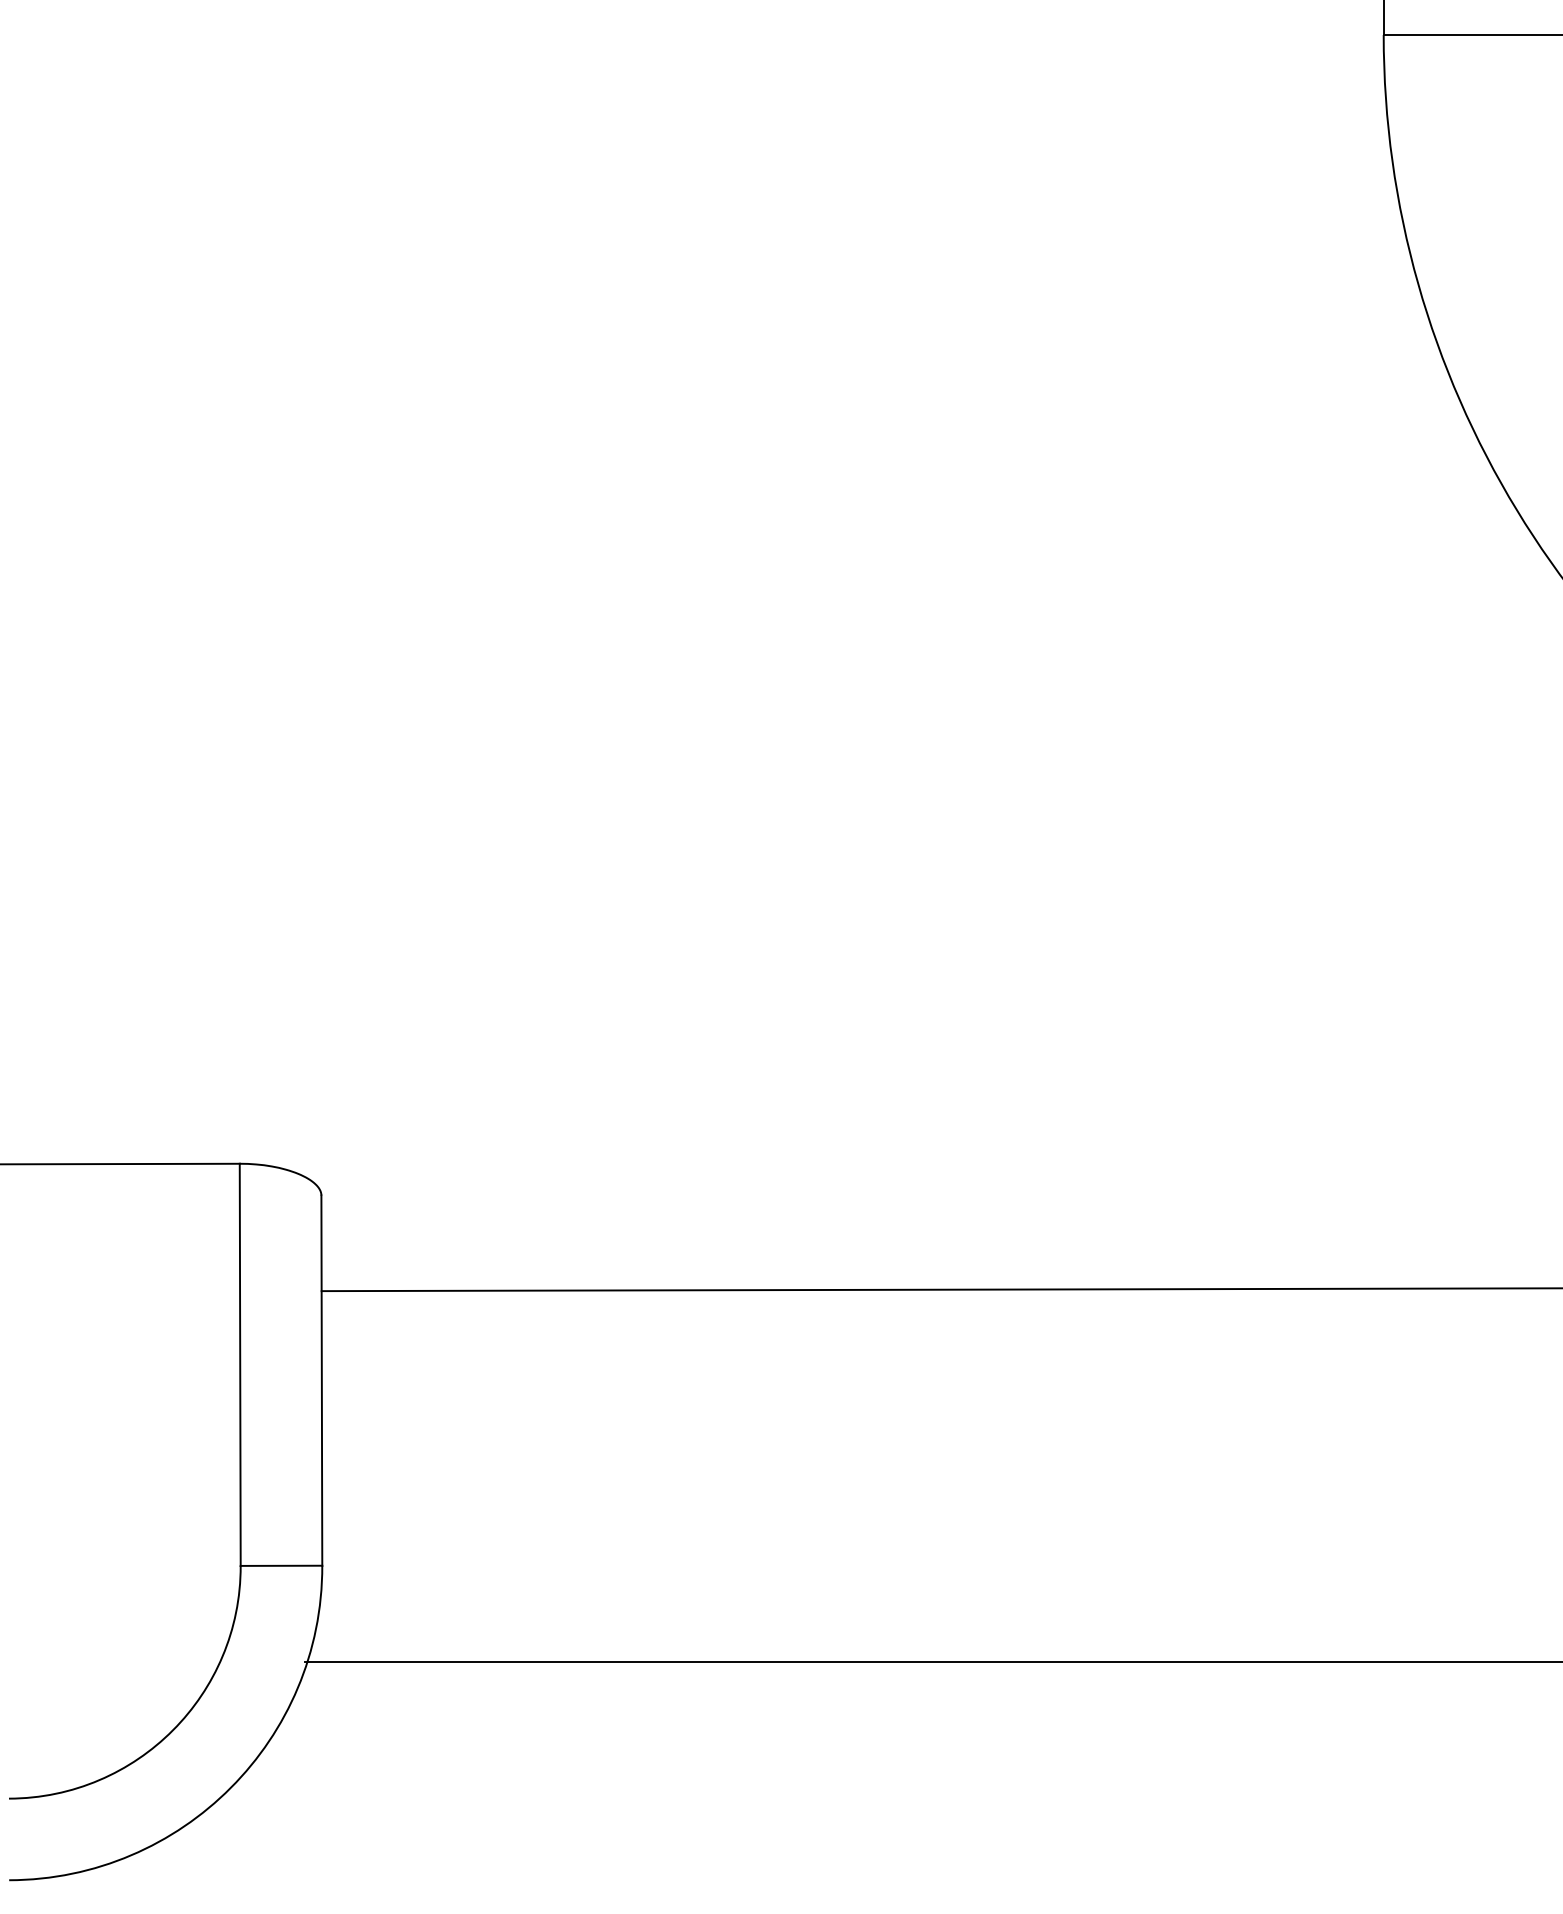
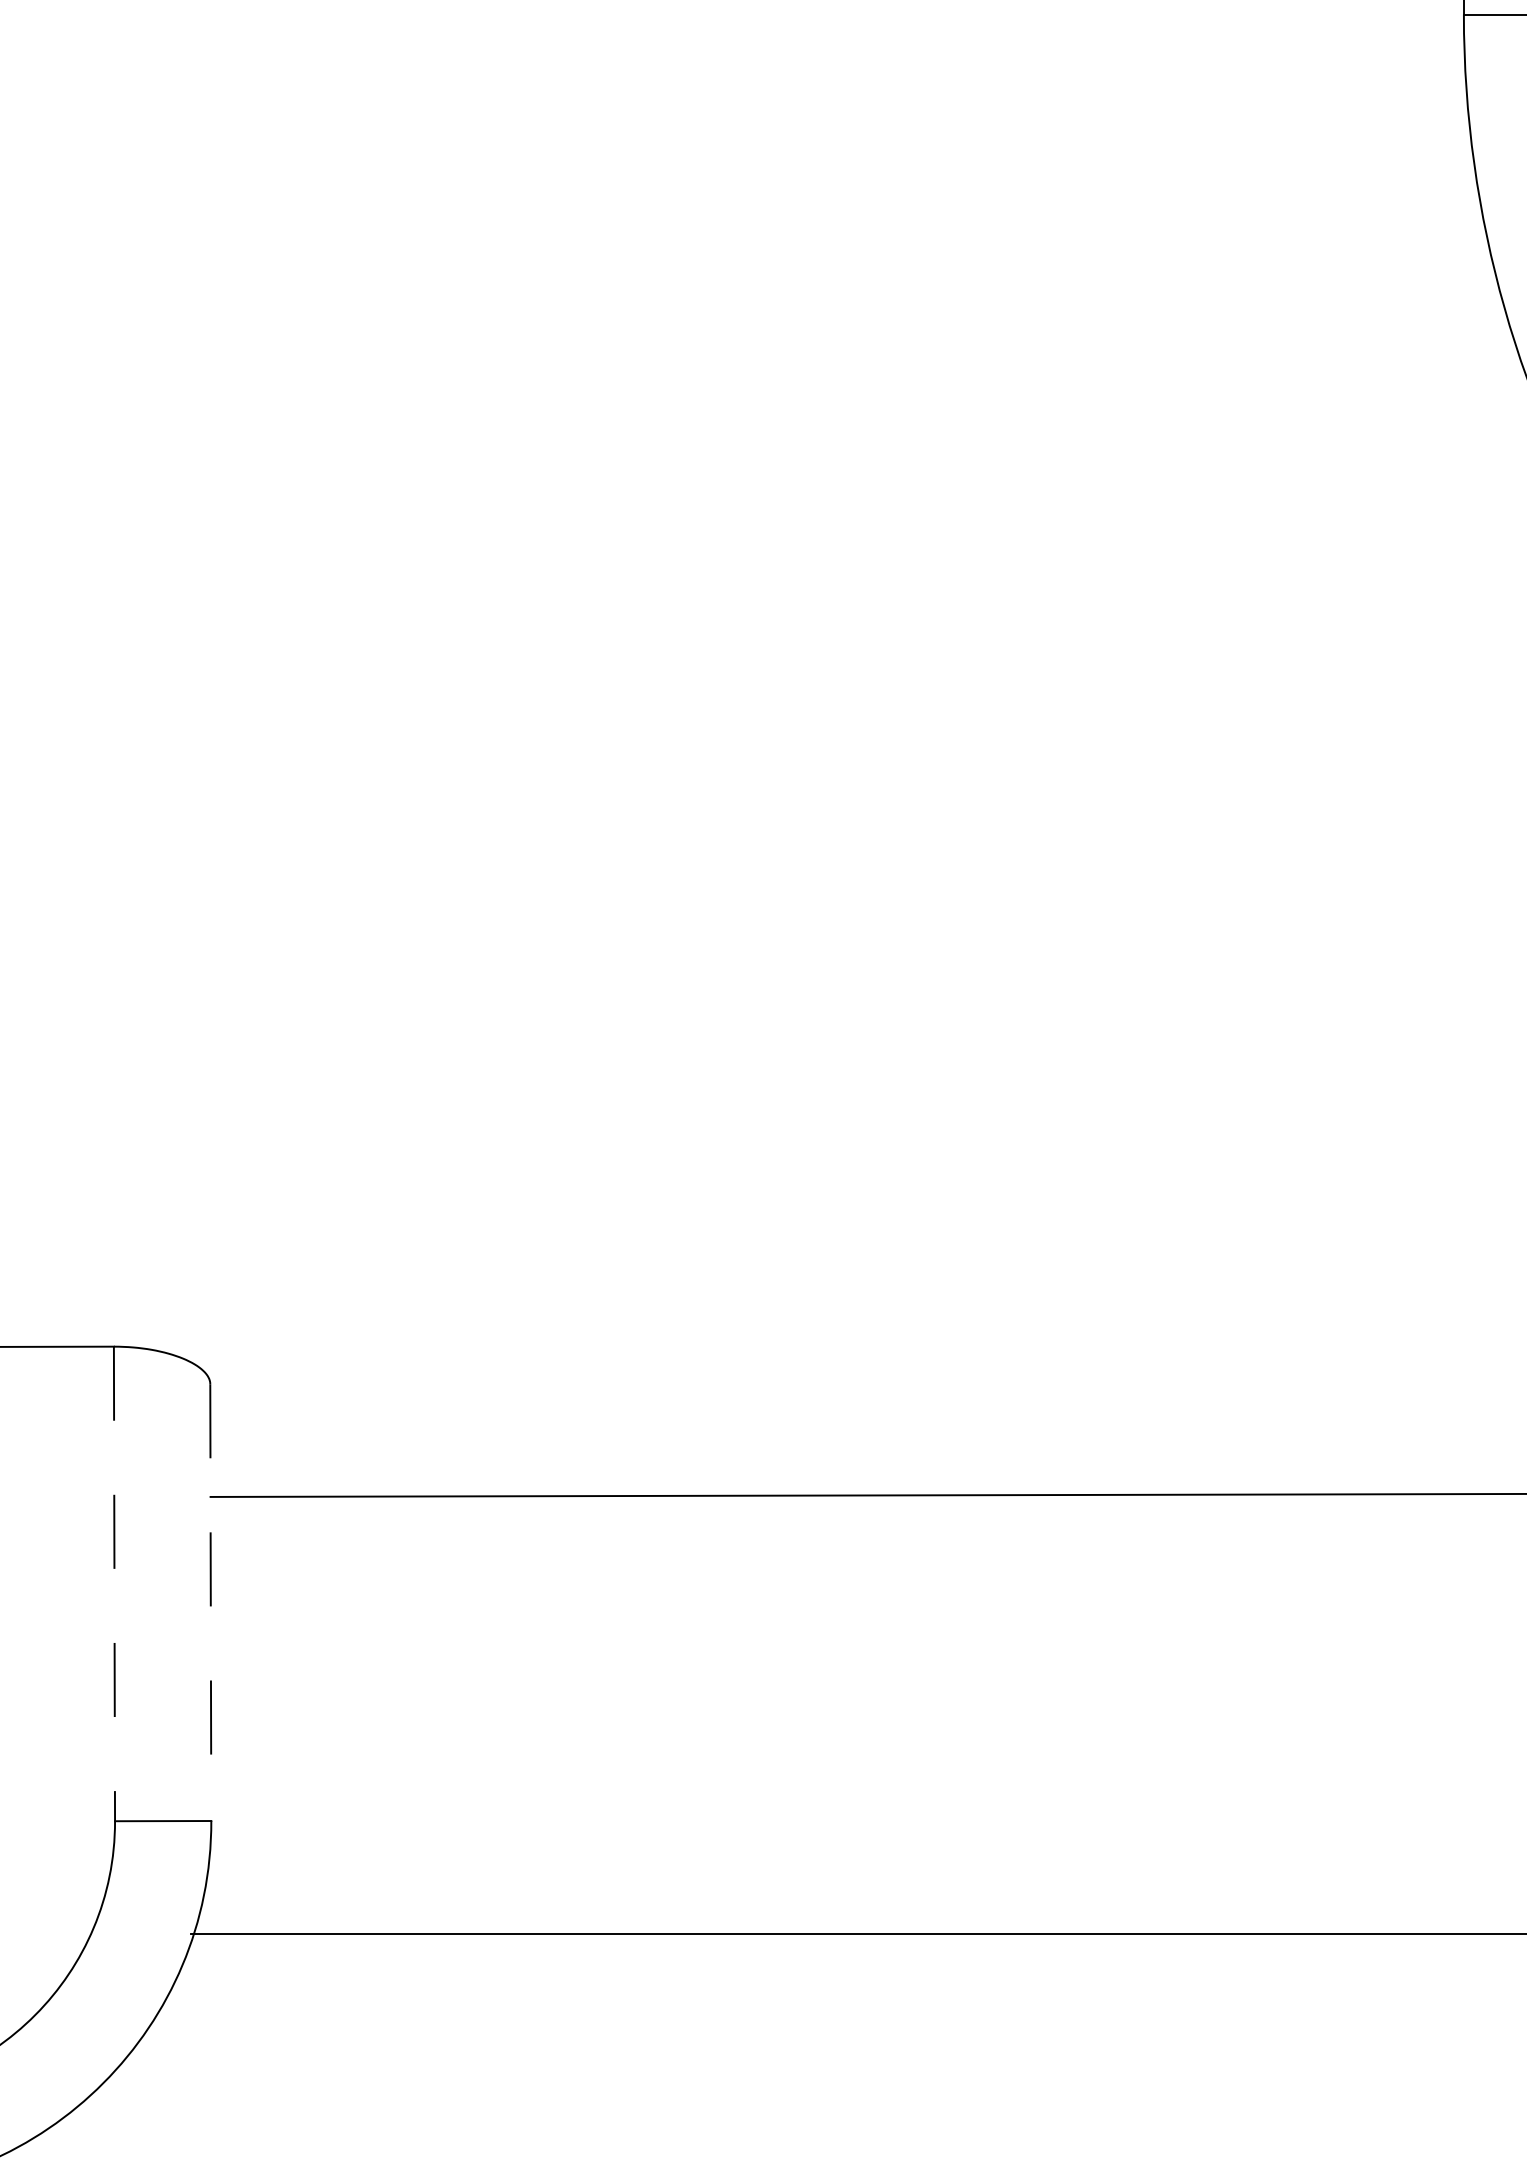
line: (240, 1365) -> (114, 1584), solid -> dashed
line: (321, 1381) -> (210, 1603), solid -> dashed

